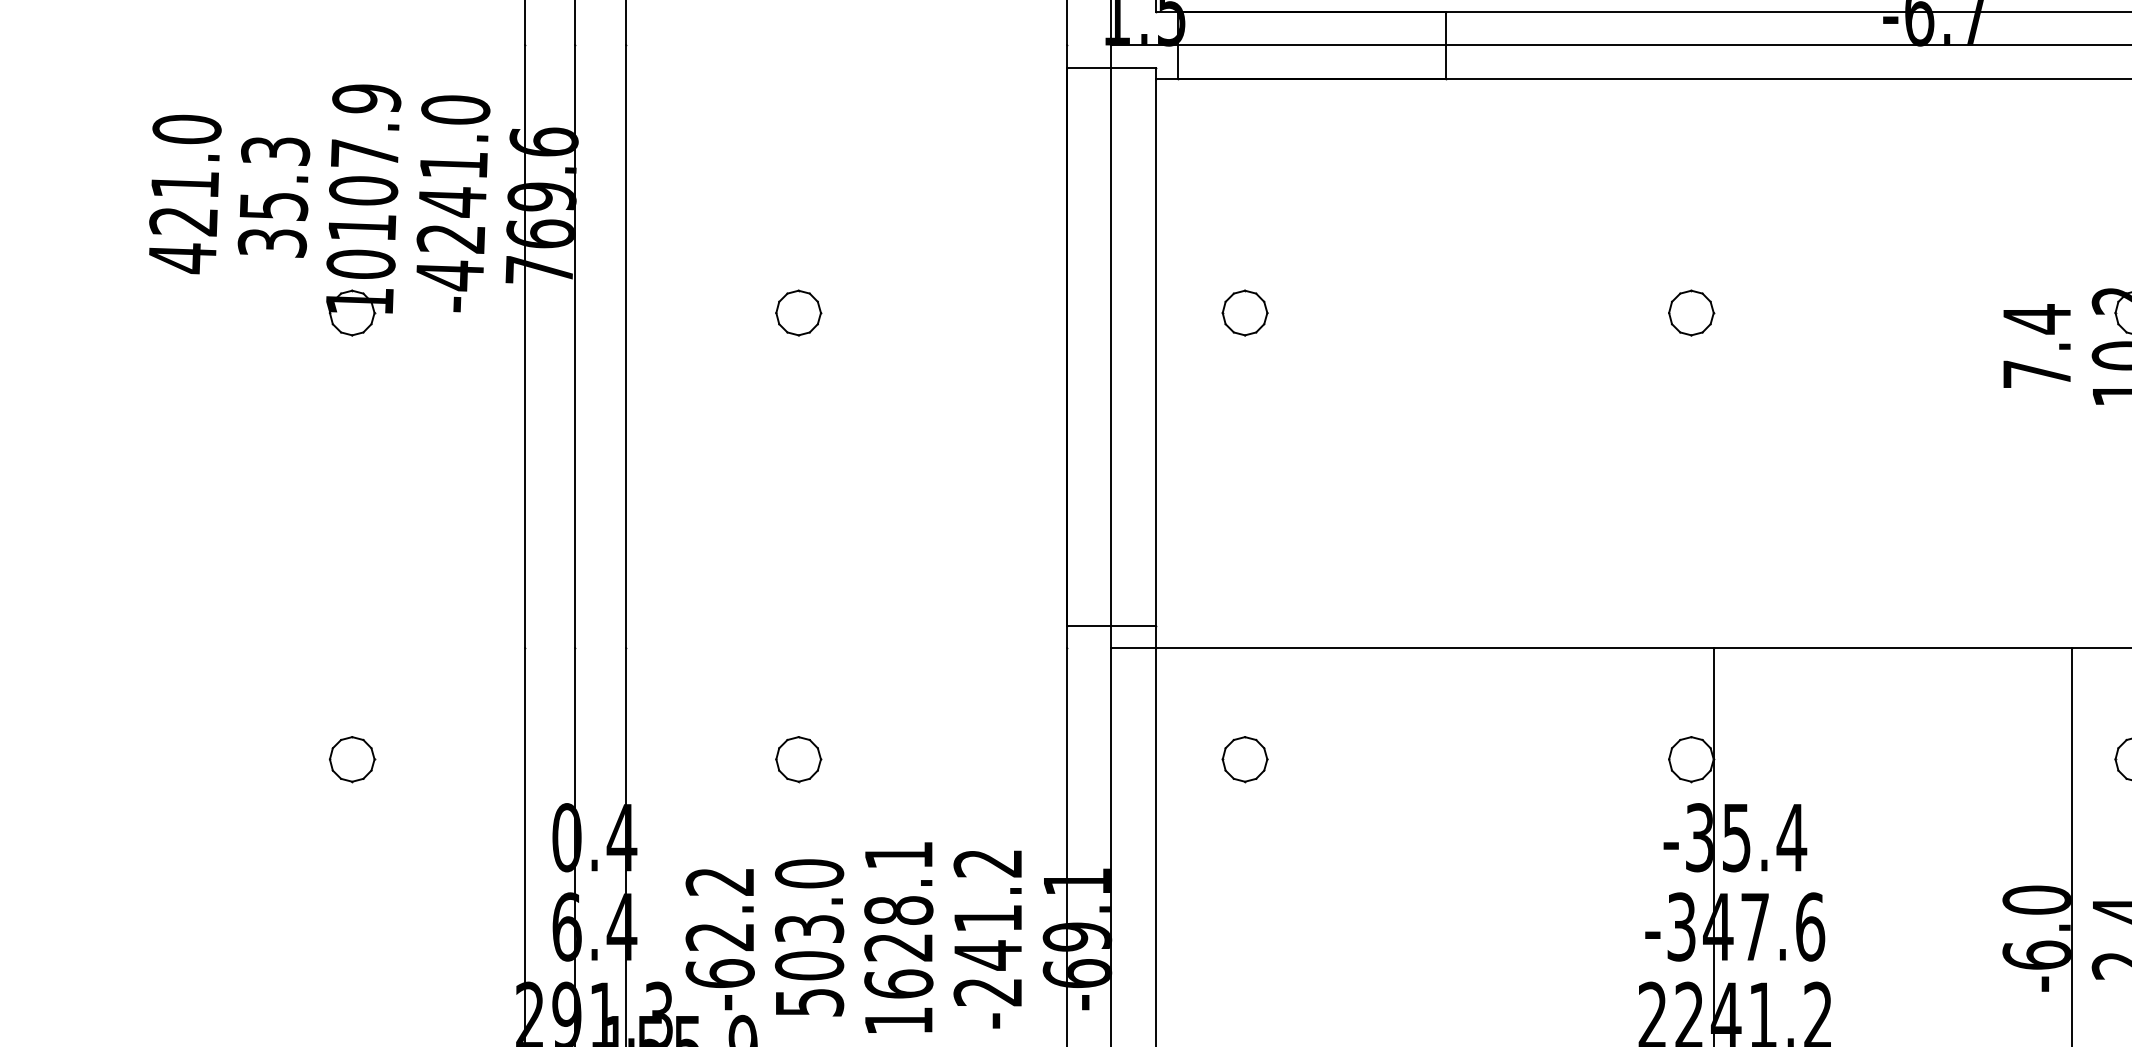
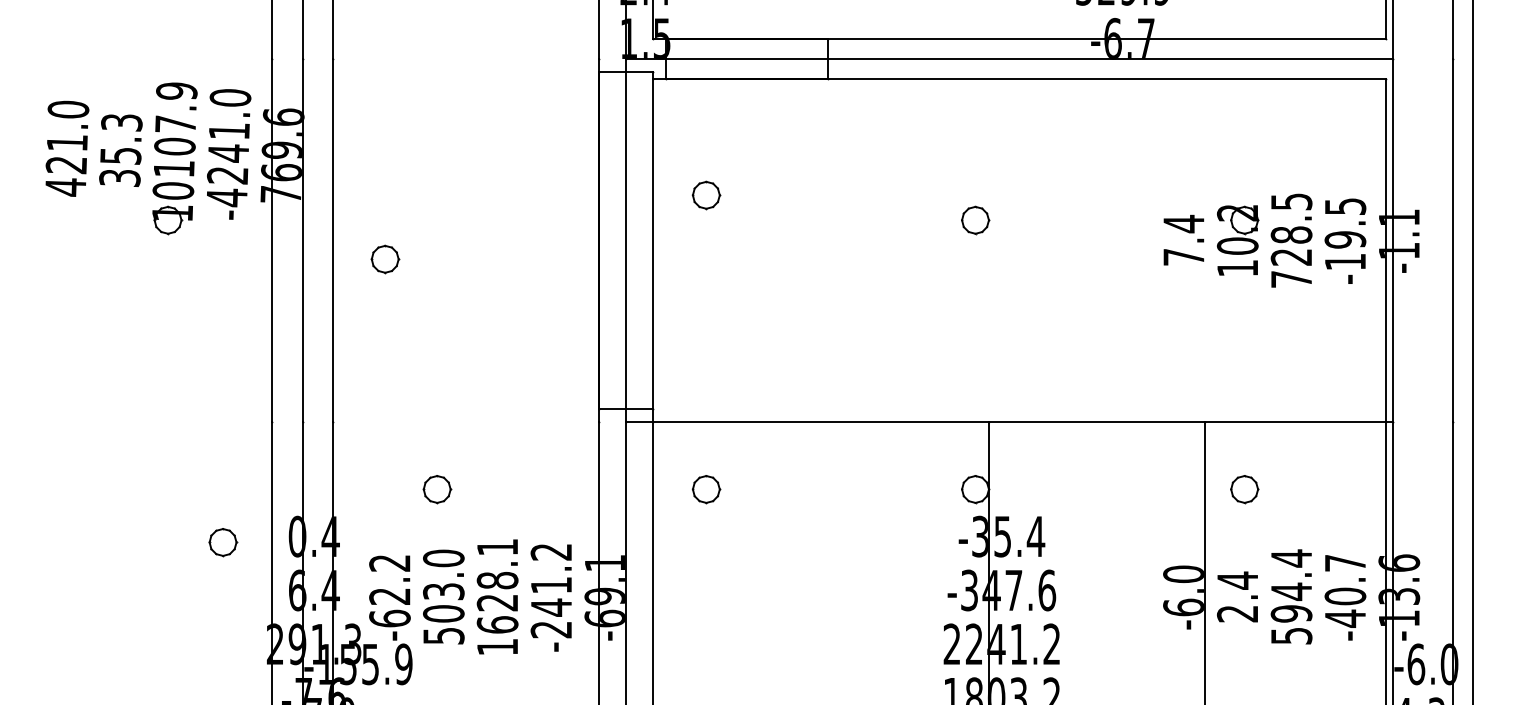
part: (799, 313) -> (385, 259), moved
part: (1245, 313) -> (706, 195), moved
part: (352, 759) -> (223, 542), moved

